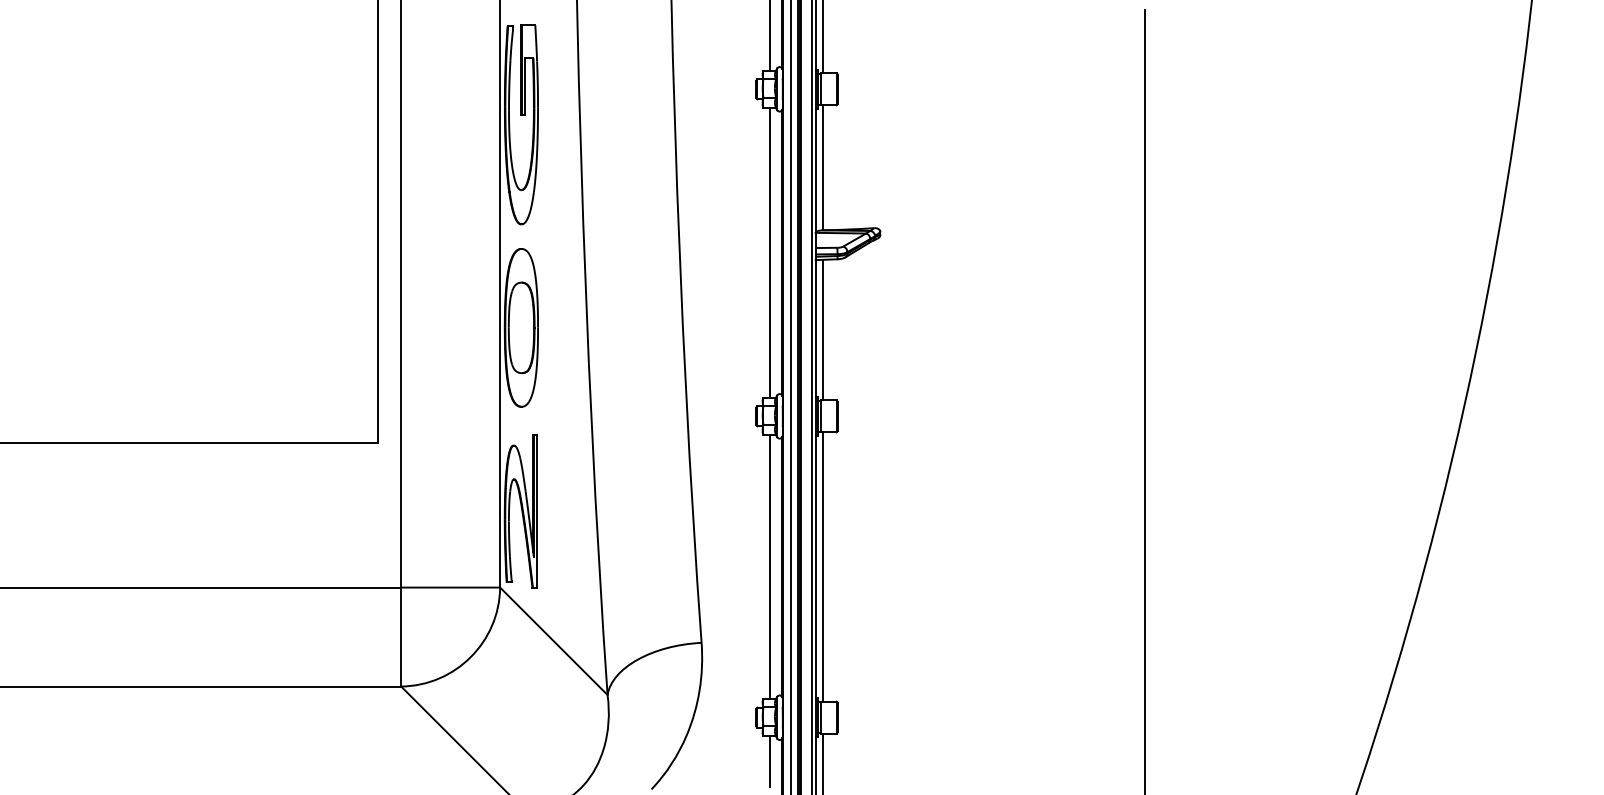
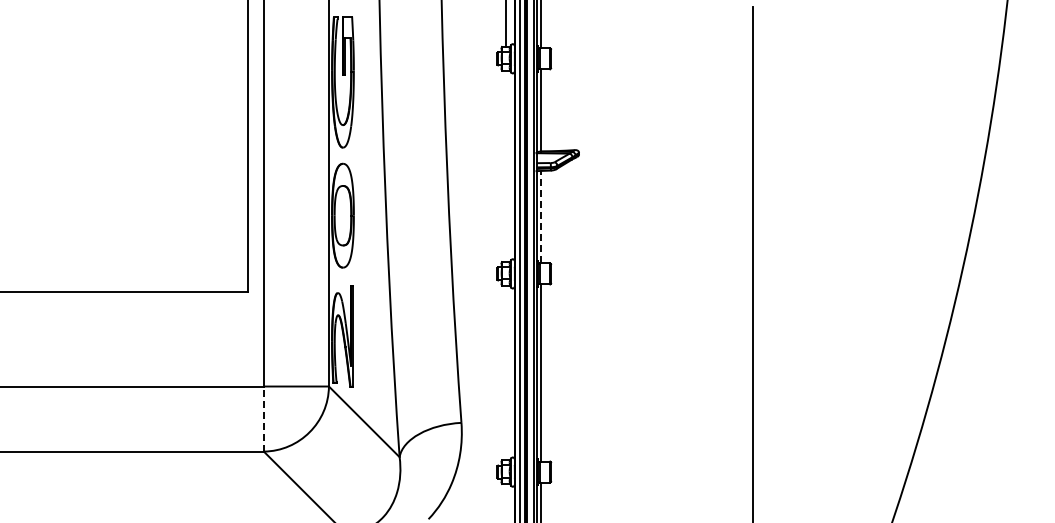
line: (770, 253) -> (506, 166), removed
line: (823, 329) -> (541, 216), solid -> dashed
line: (770, 566) -> (506, 372), removed
line: (400, 637) -> (263, 419), solid -> dashed
line: (770, 760) -> (506, 500), removed

